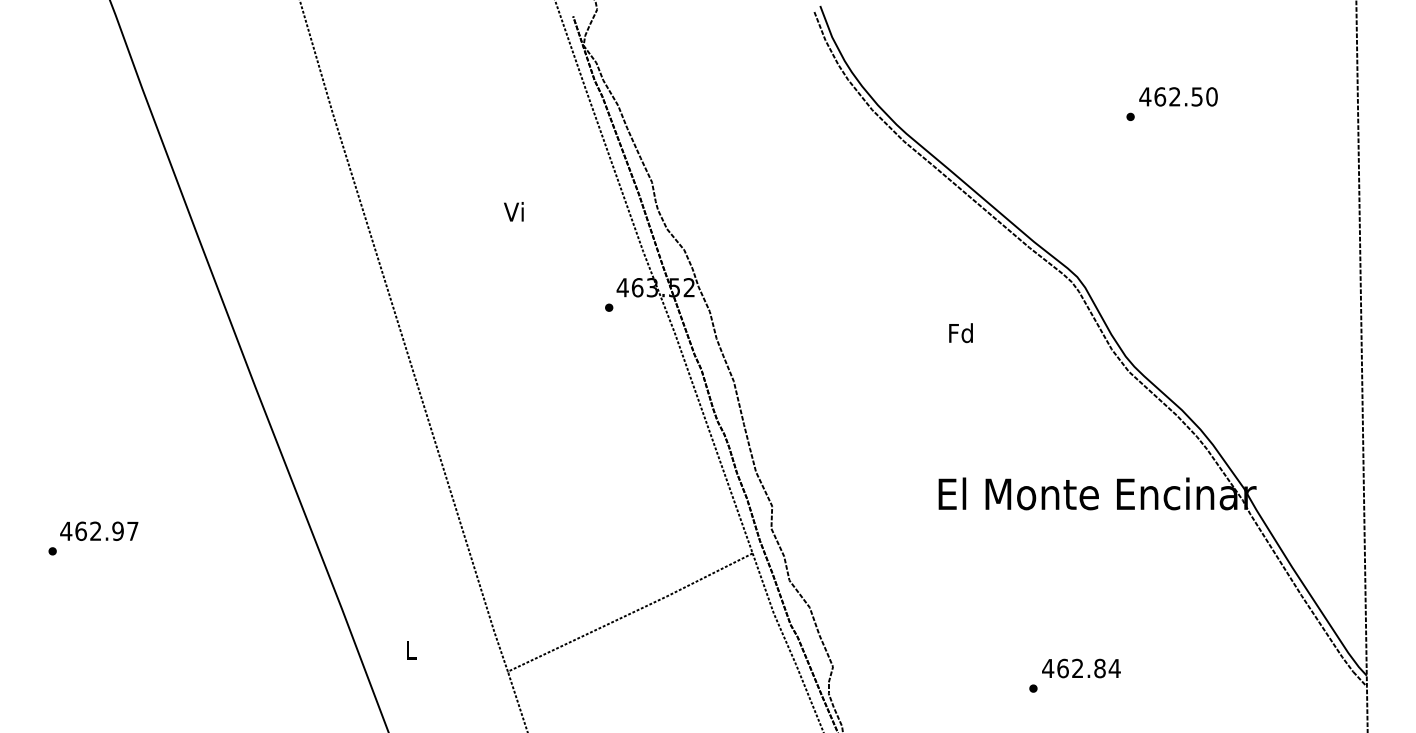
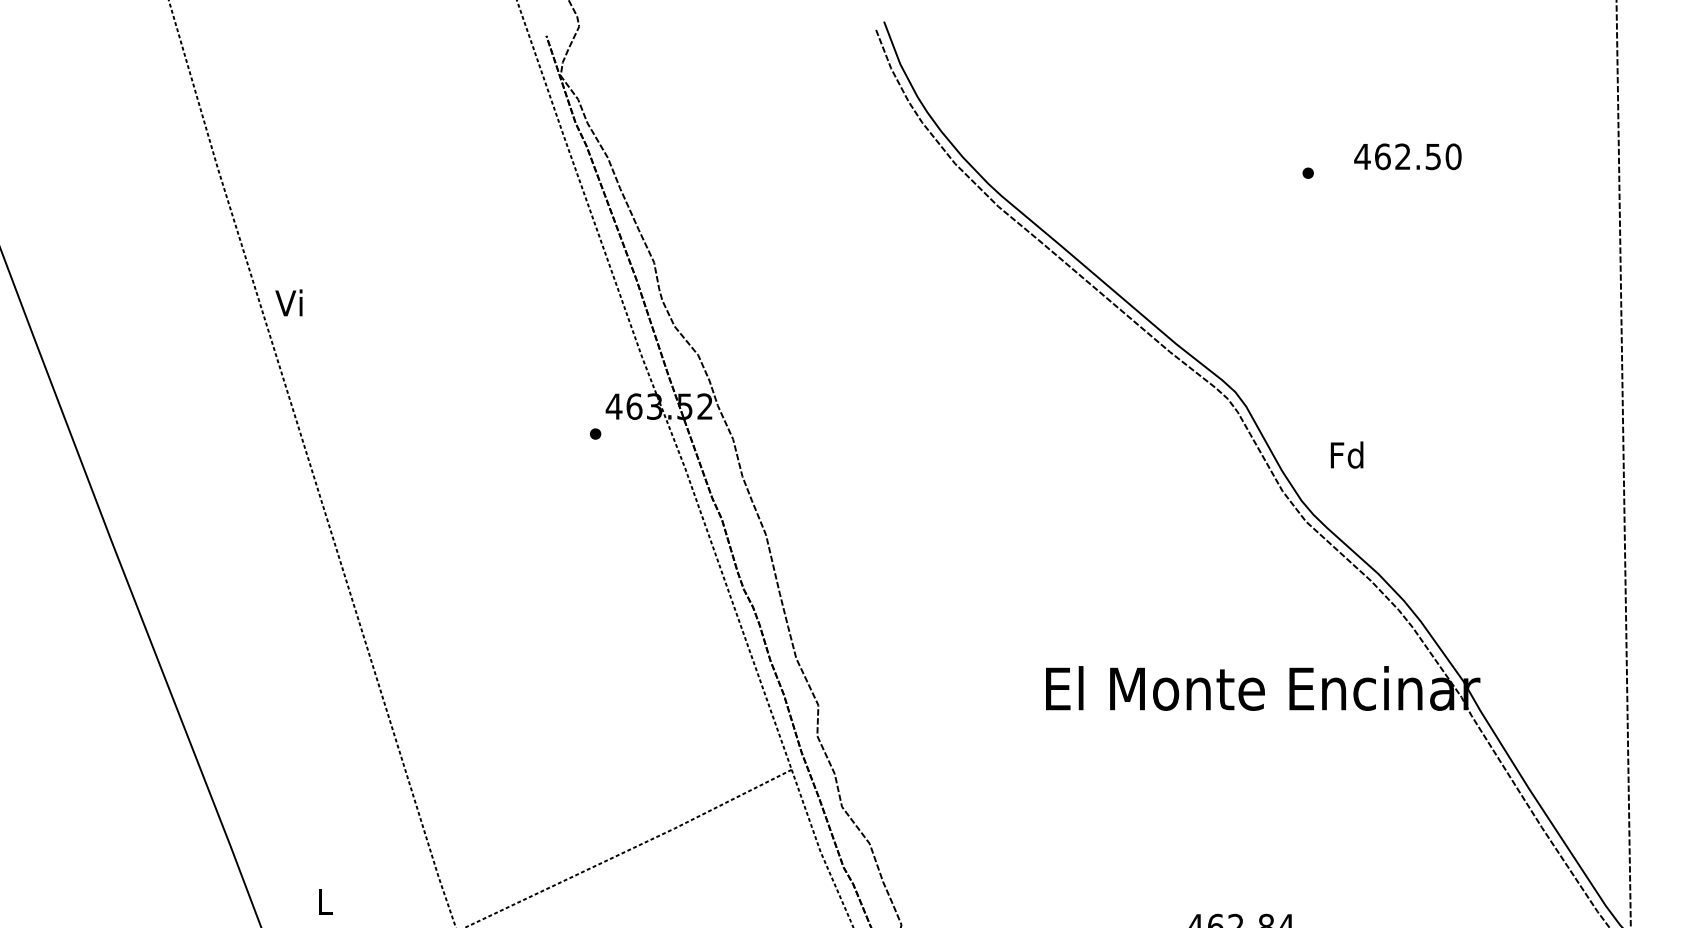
text: (1178, 96) -> (1407, 156), moved
text: (513, 211) -> (288, 302), moved
text: (960, 333) -> (1346, 455), moved

